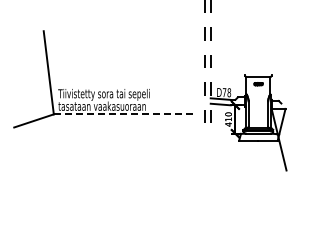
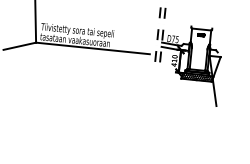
text: (229, 92) -> (177, 39), D78 -> D75
line: (125, 114) -> (93, 48), dashed -> solid
hatch: (258, 136) -> (196, 76), added

